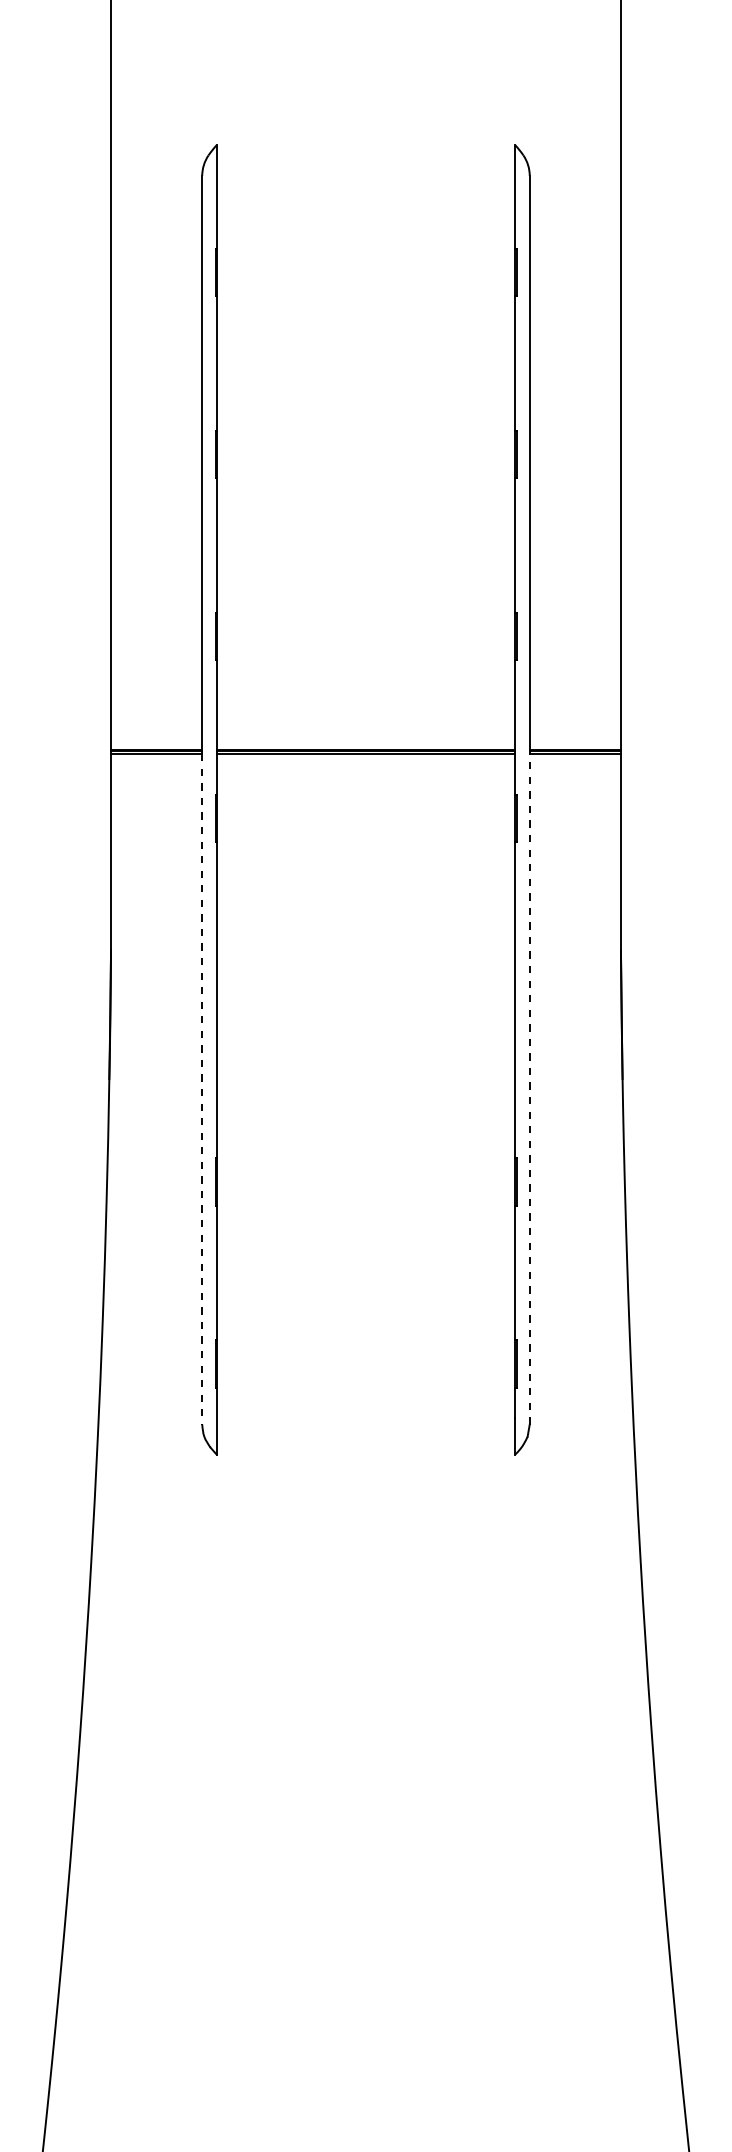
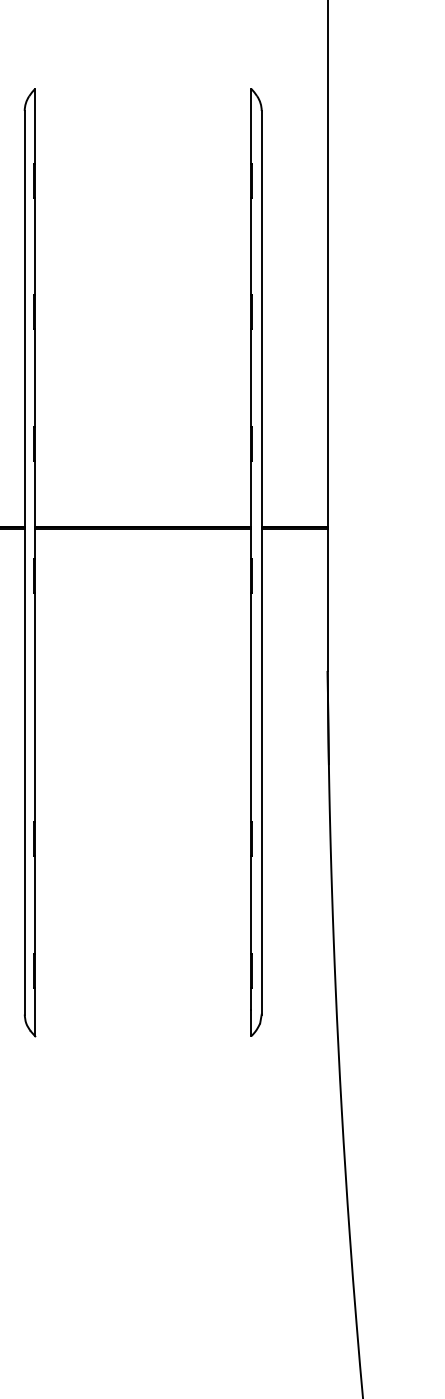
line: (529, 1088) -> (261, 771), dashed -> solid
line: (202, 1089) -> (24, 772), dashed -> solid

